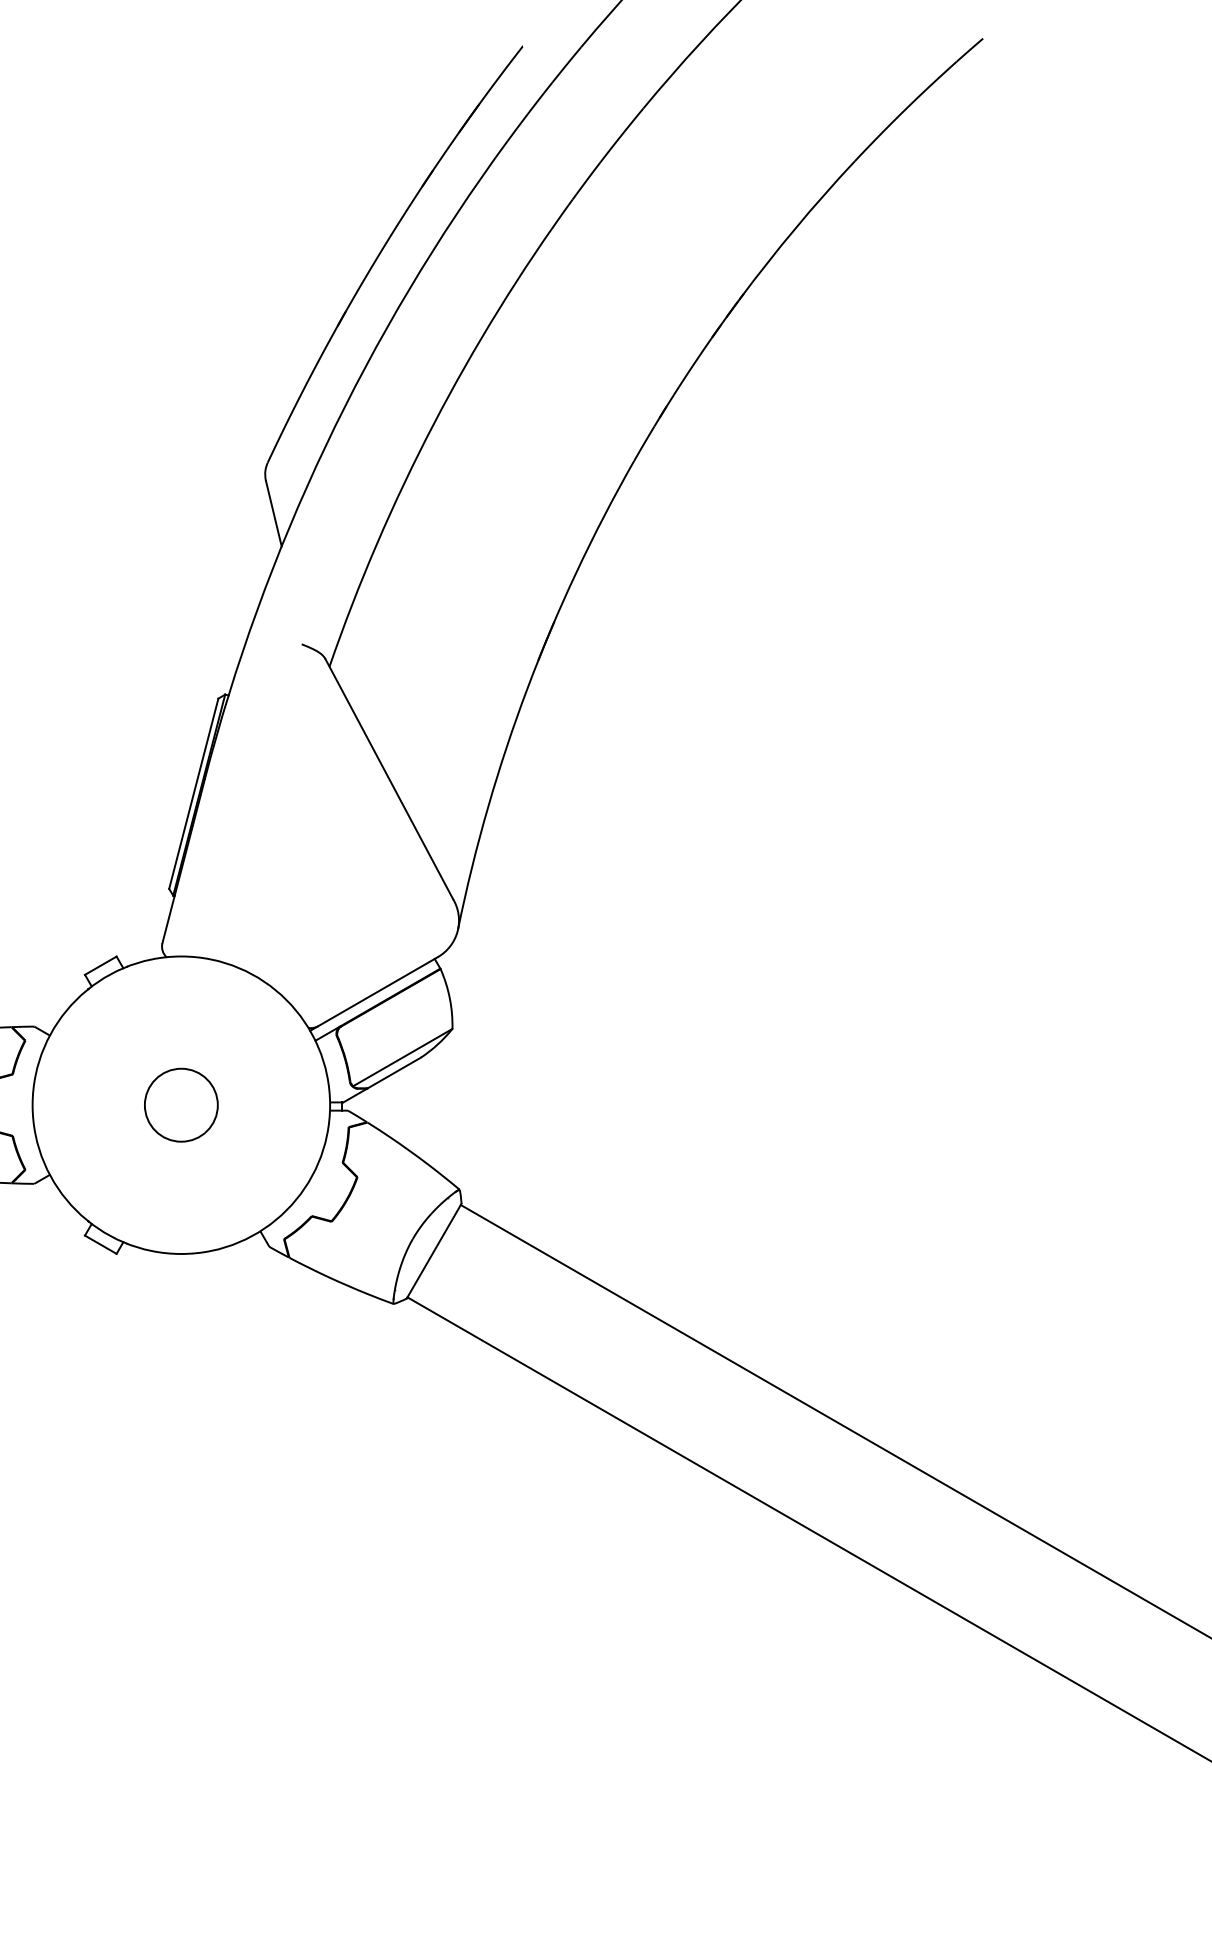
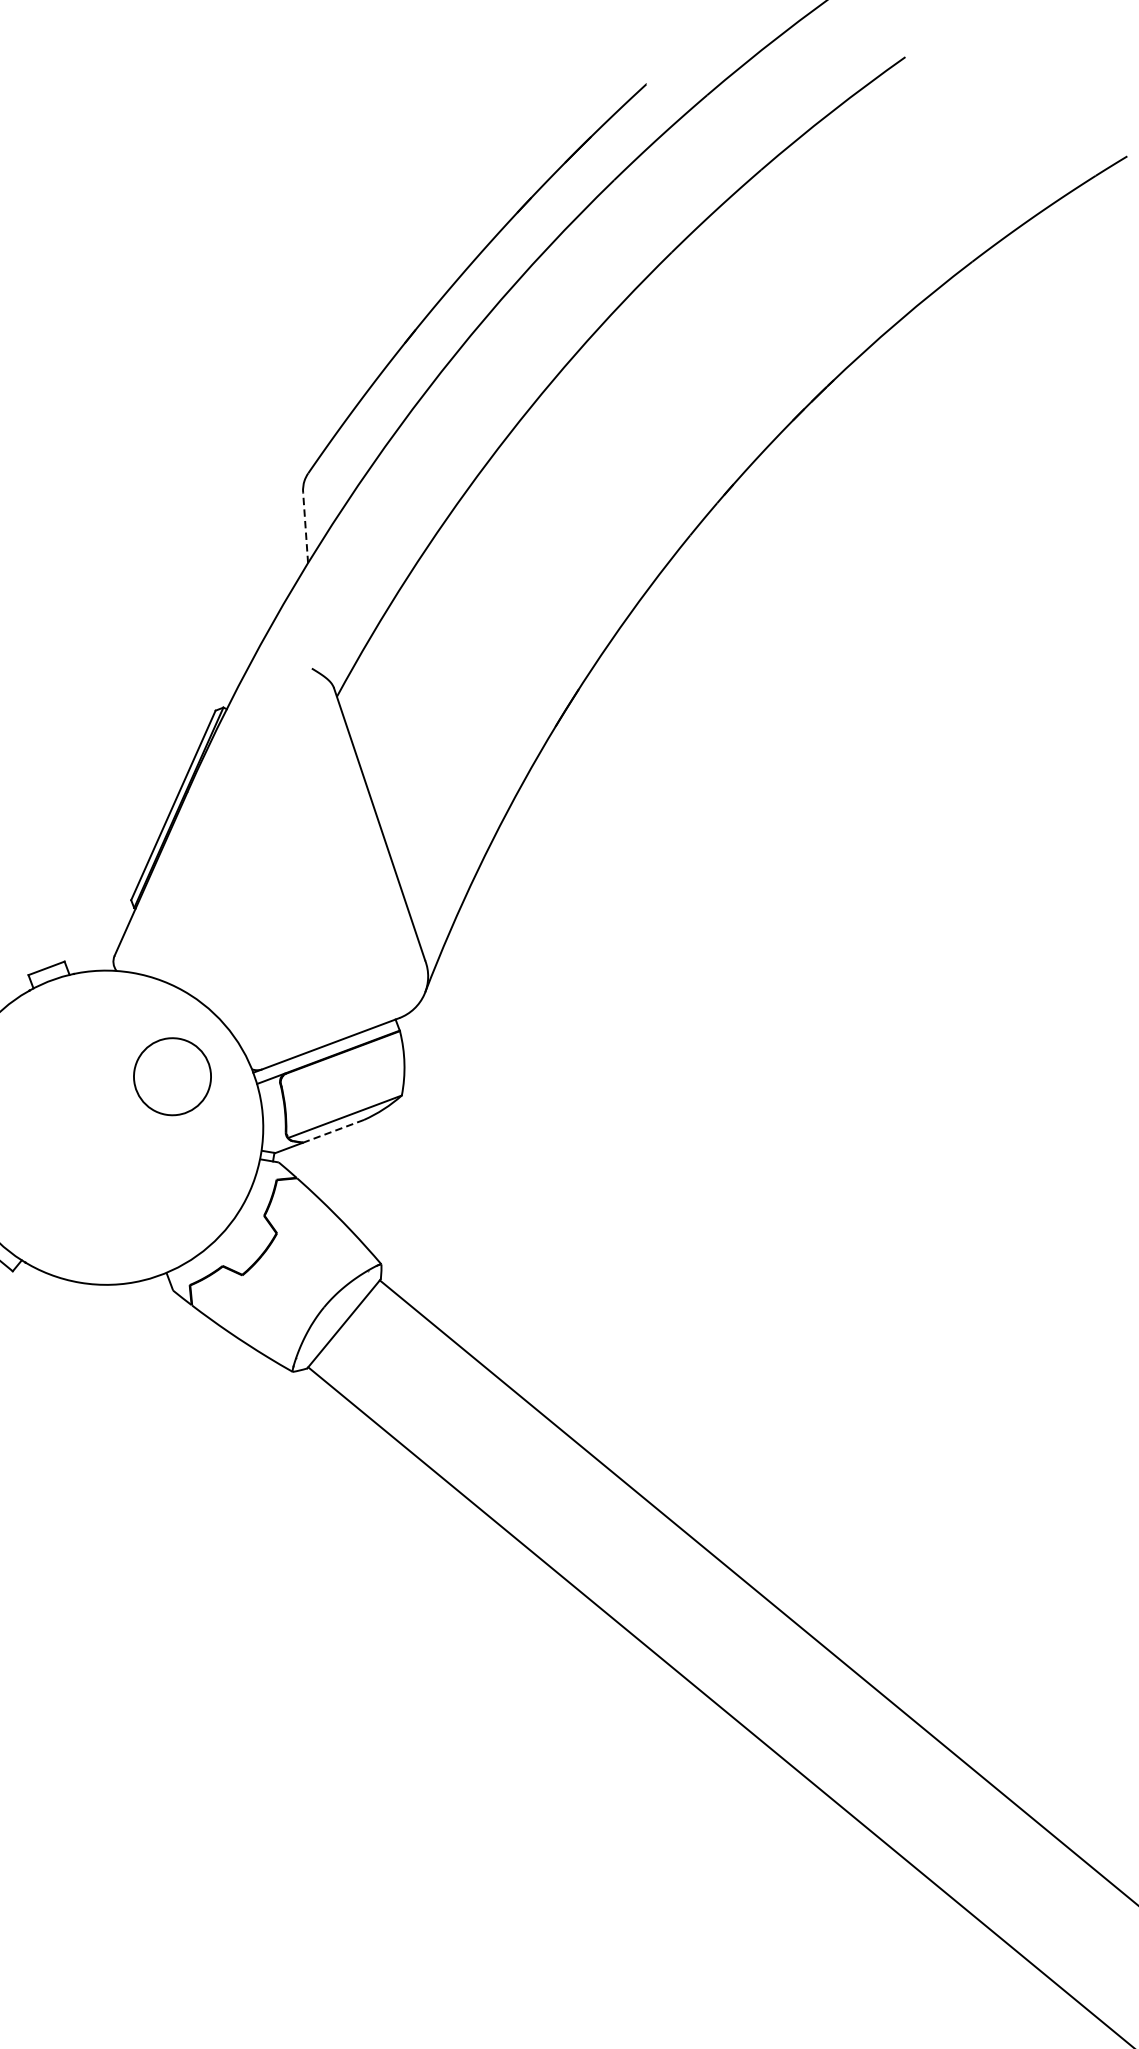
line: (273, 513) -> (305, 527), solid -> dashed
line: (394, 1073) -> (333, 1131), solid -> dashed
circle: (181, 1104) -> (172, 1075), moved

